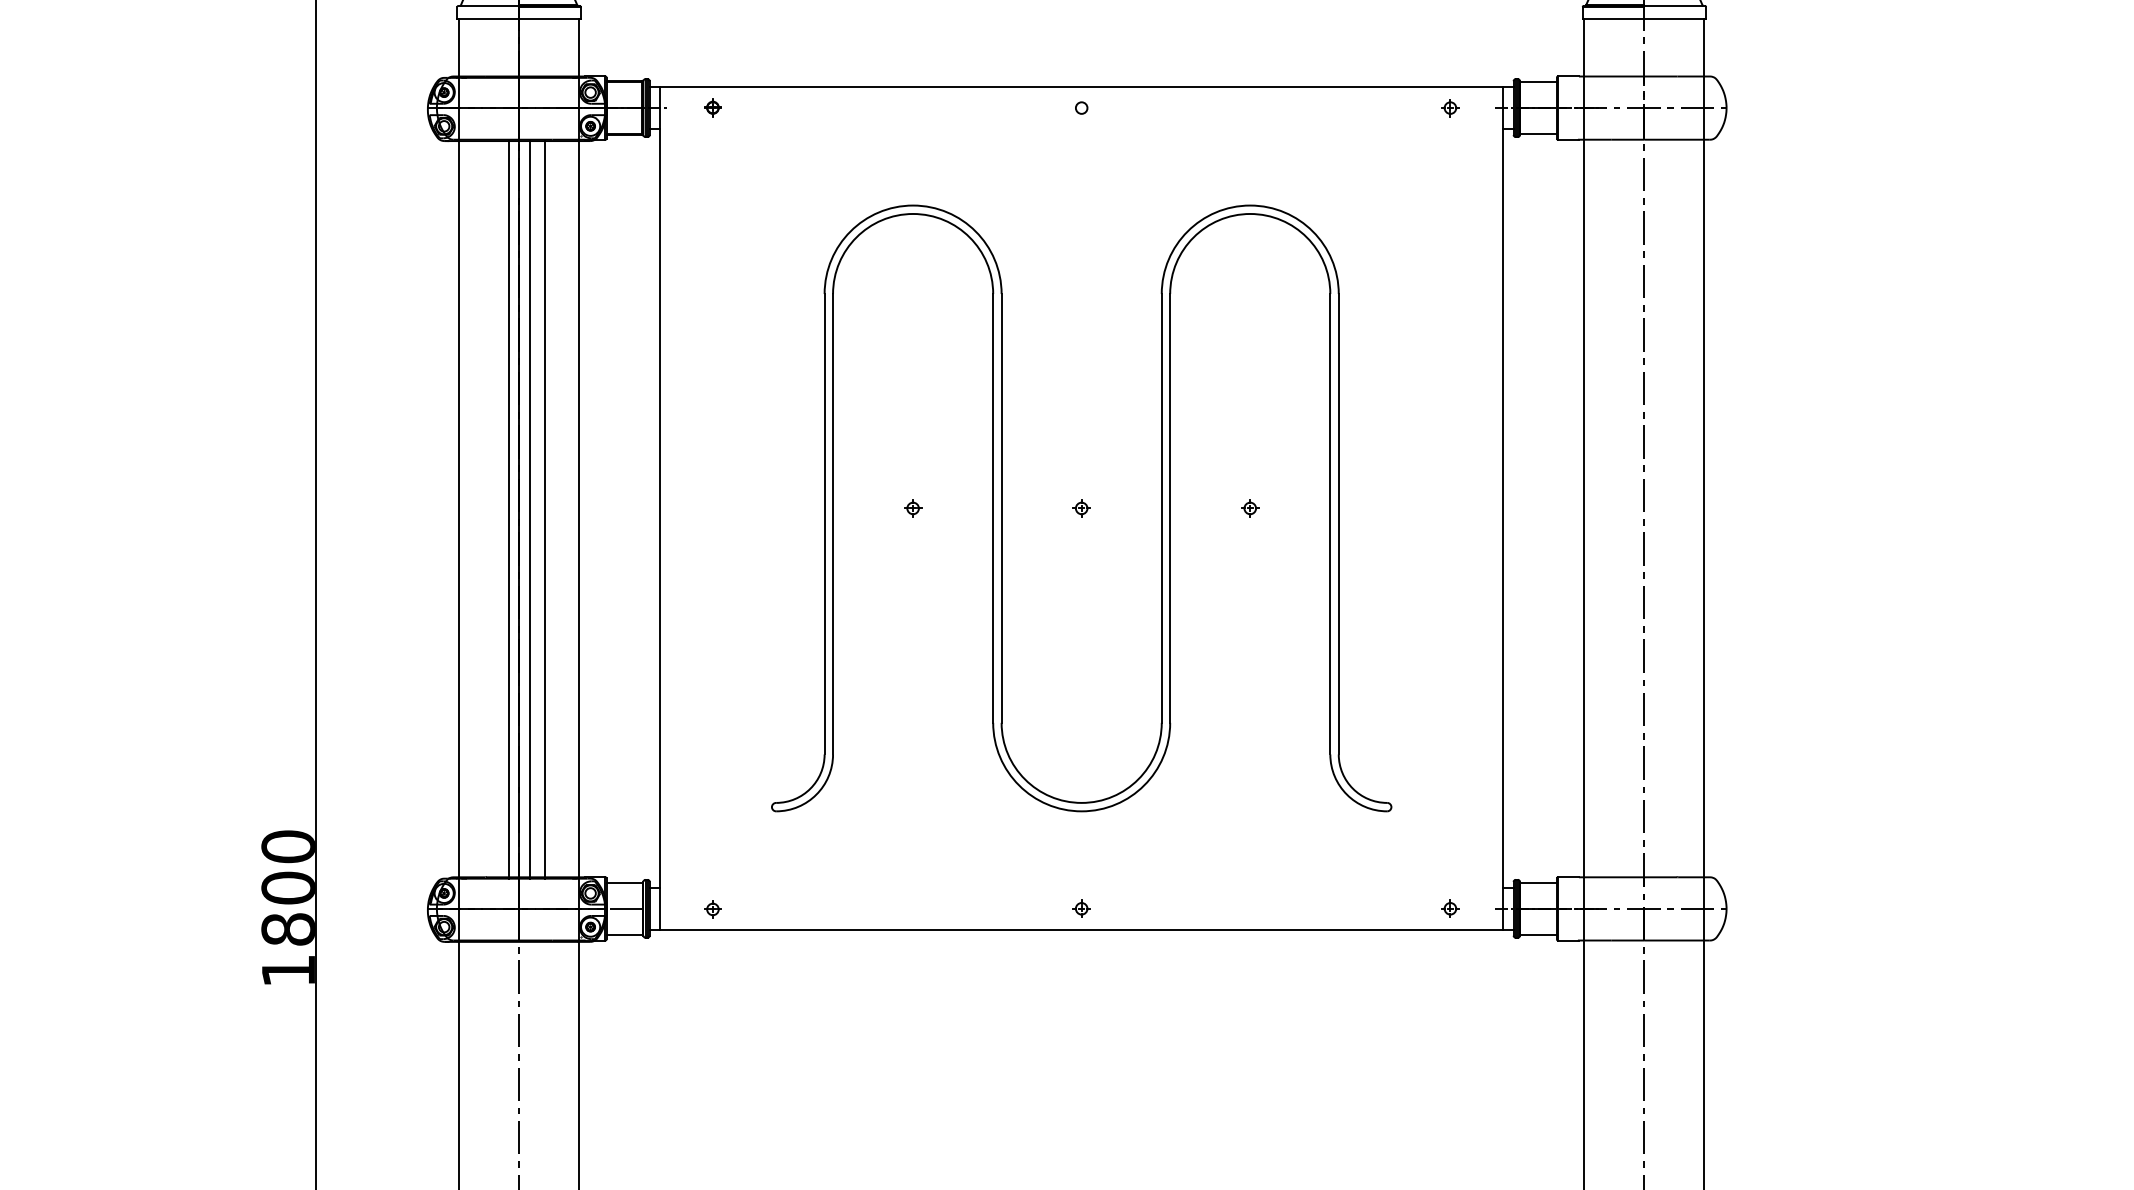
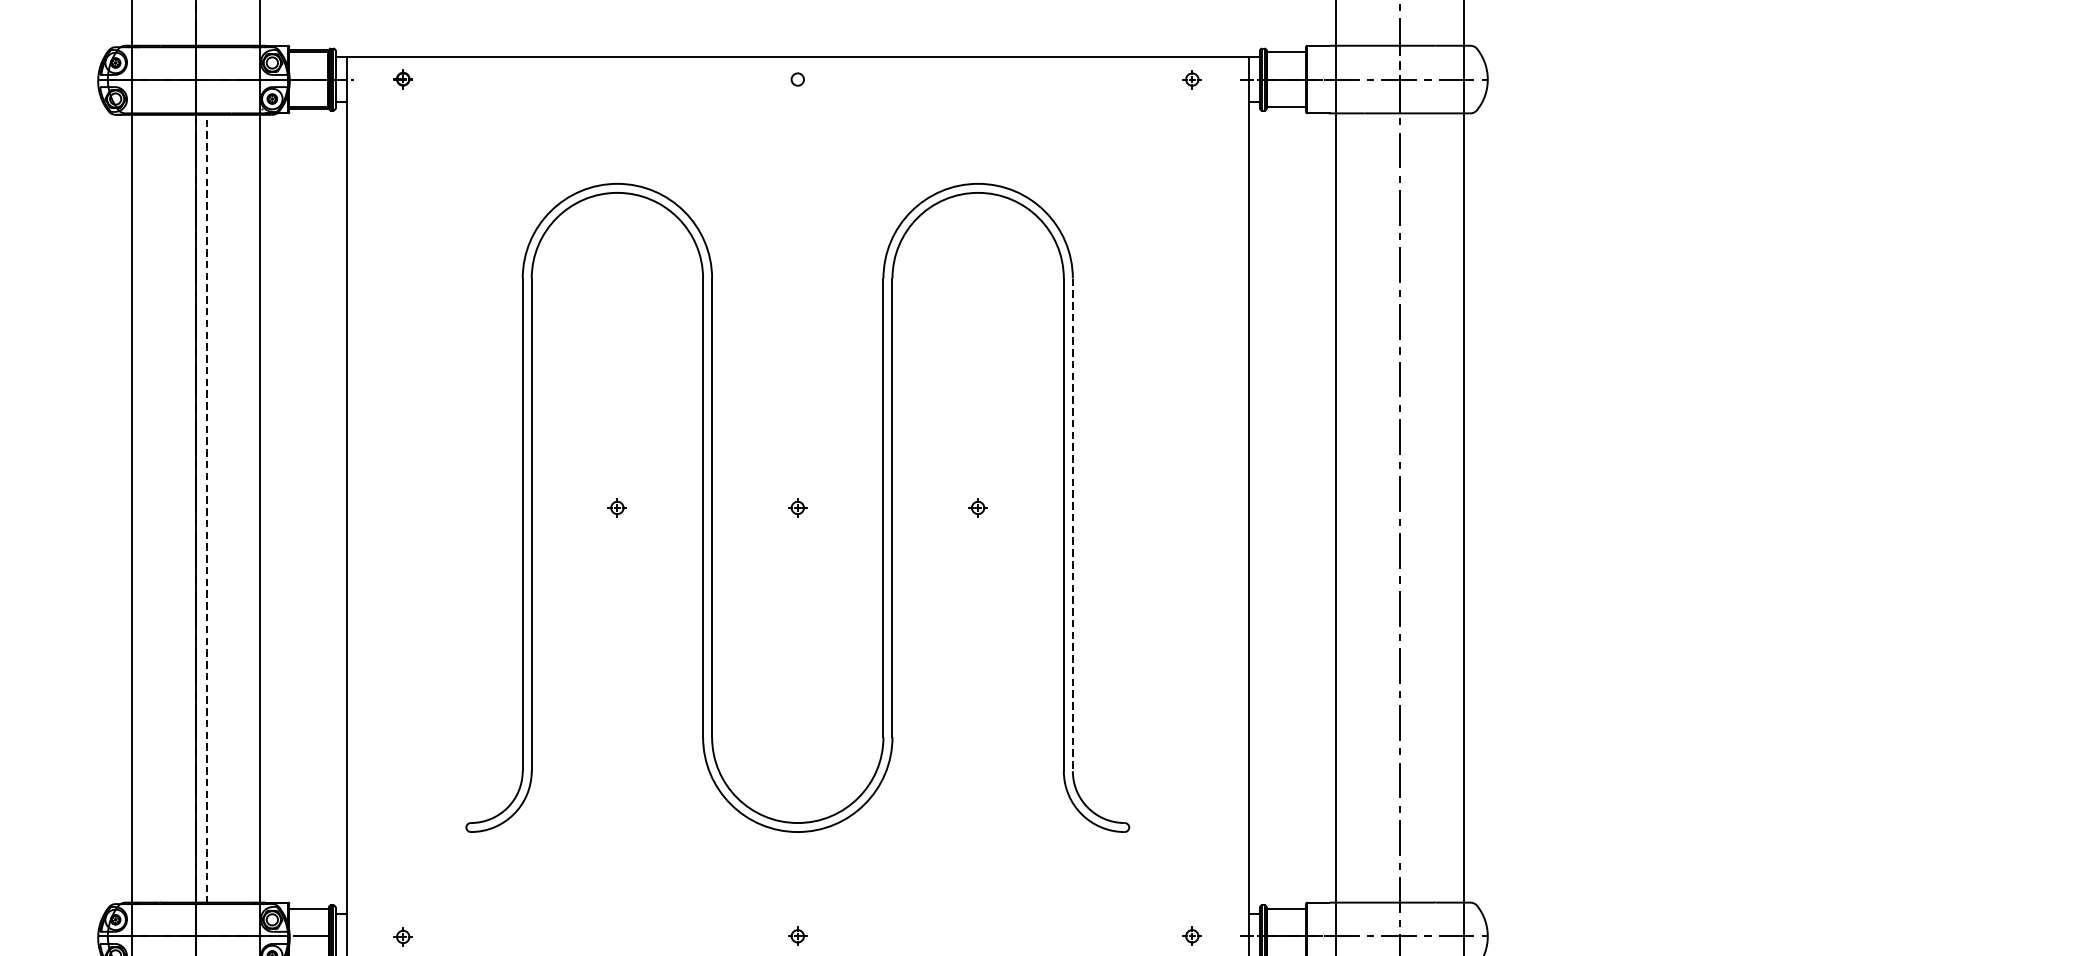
line: (508, 509) -> (184, 509), removed
line: (529, 509) -> (206, 509), solid -> dashed
line: (545, 509) -> (224, 509), removed
line: (1338, 524) -> (1072, 525), solid -> dashed

